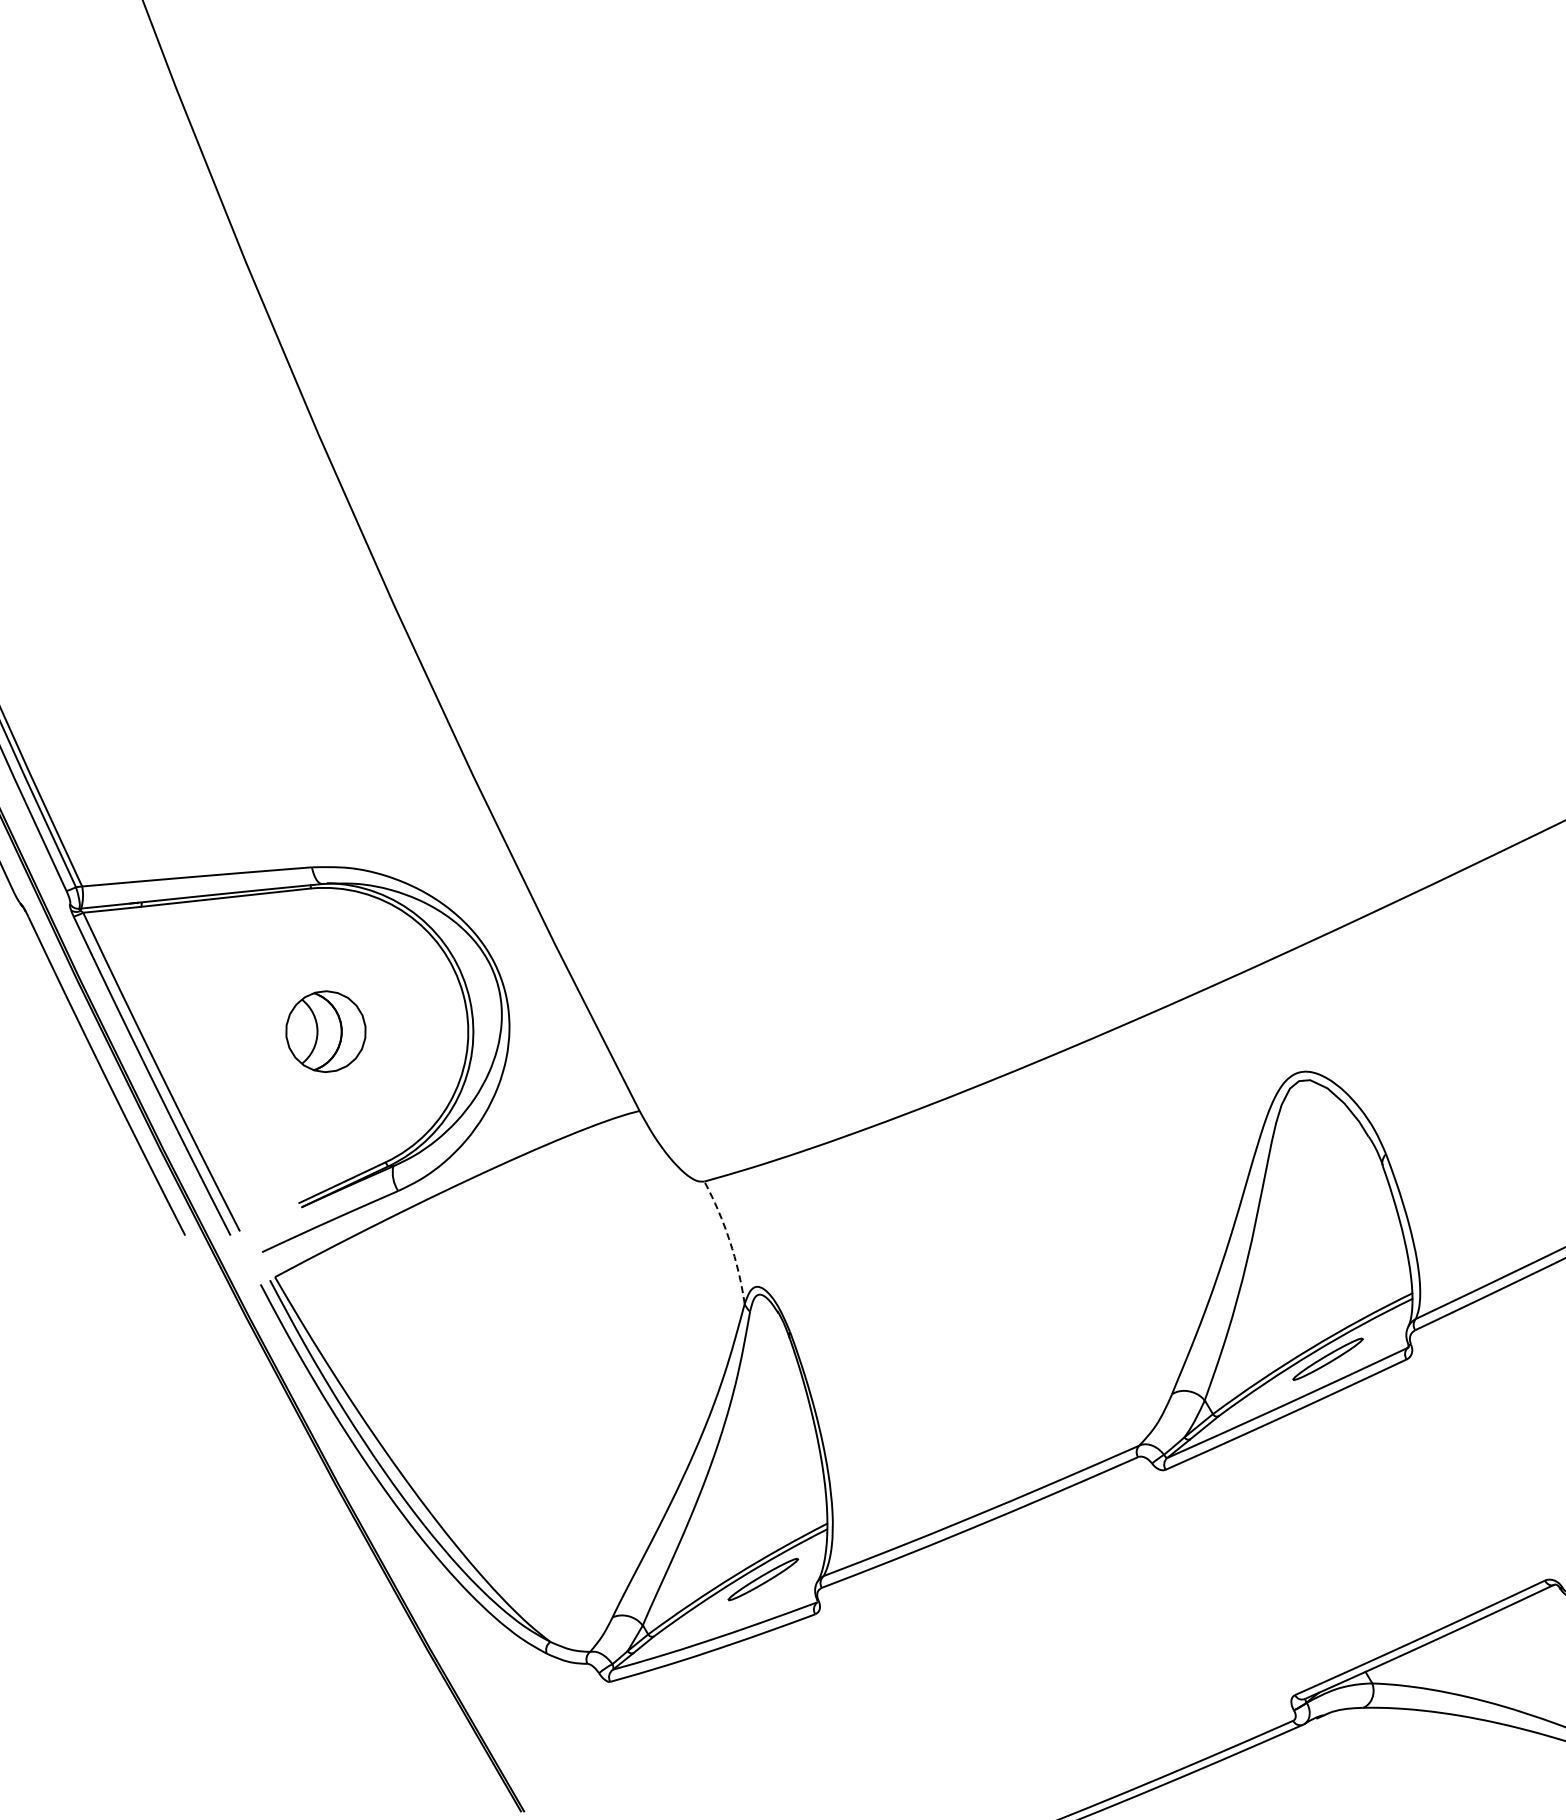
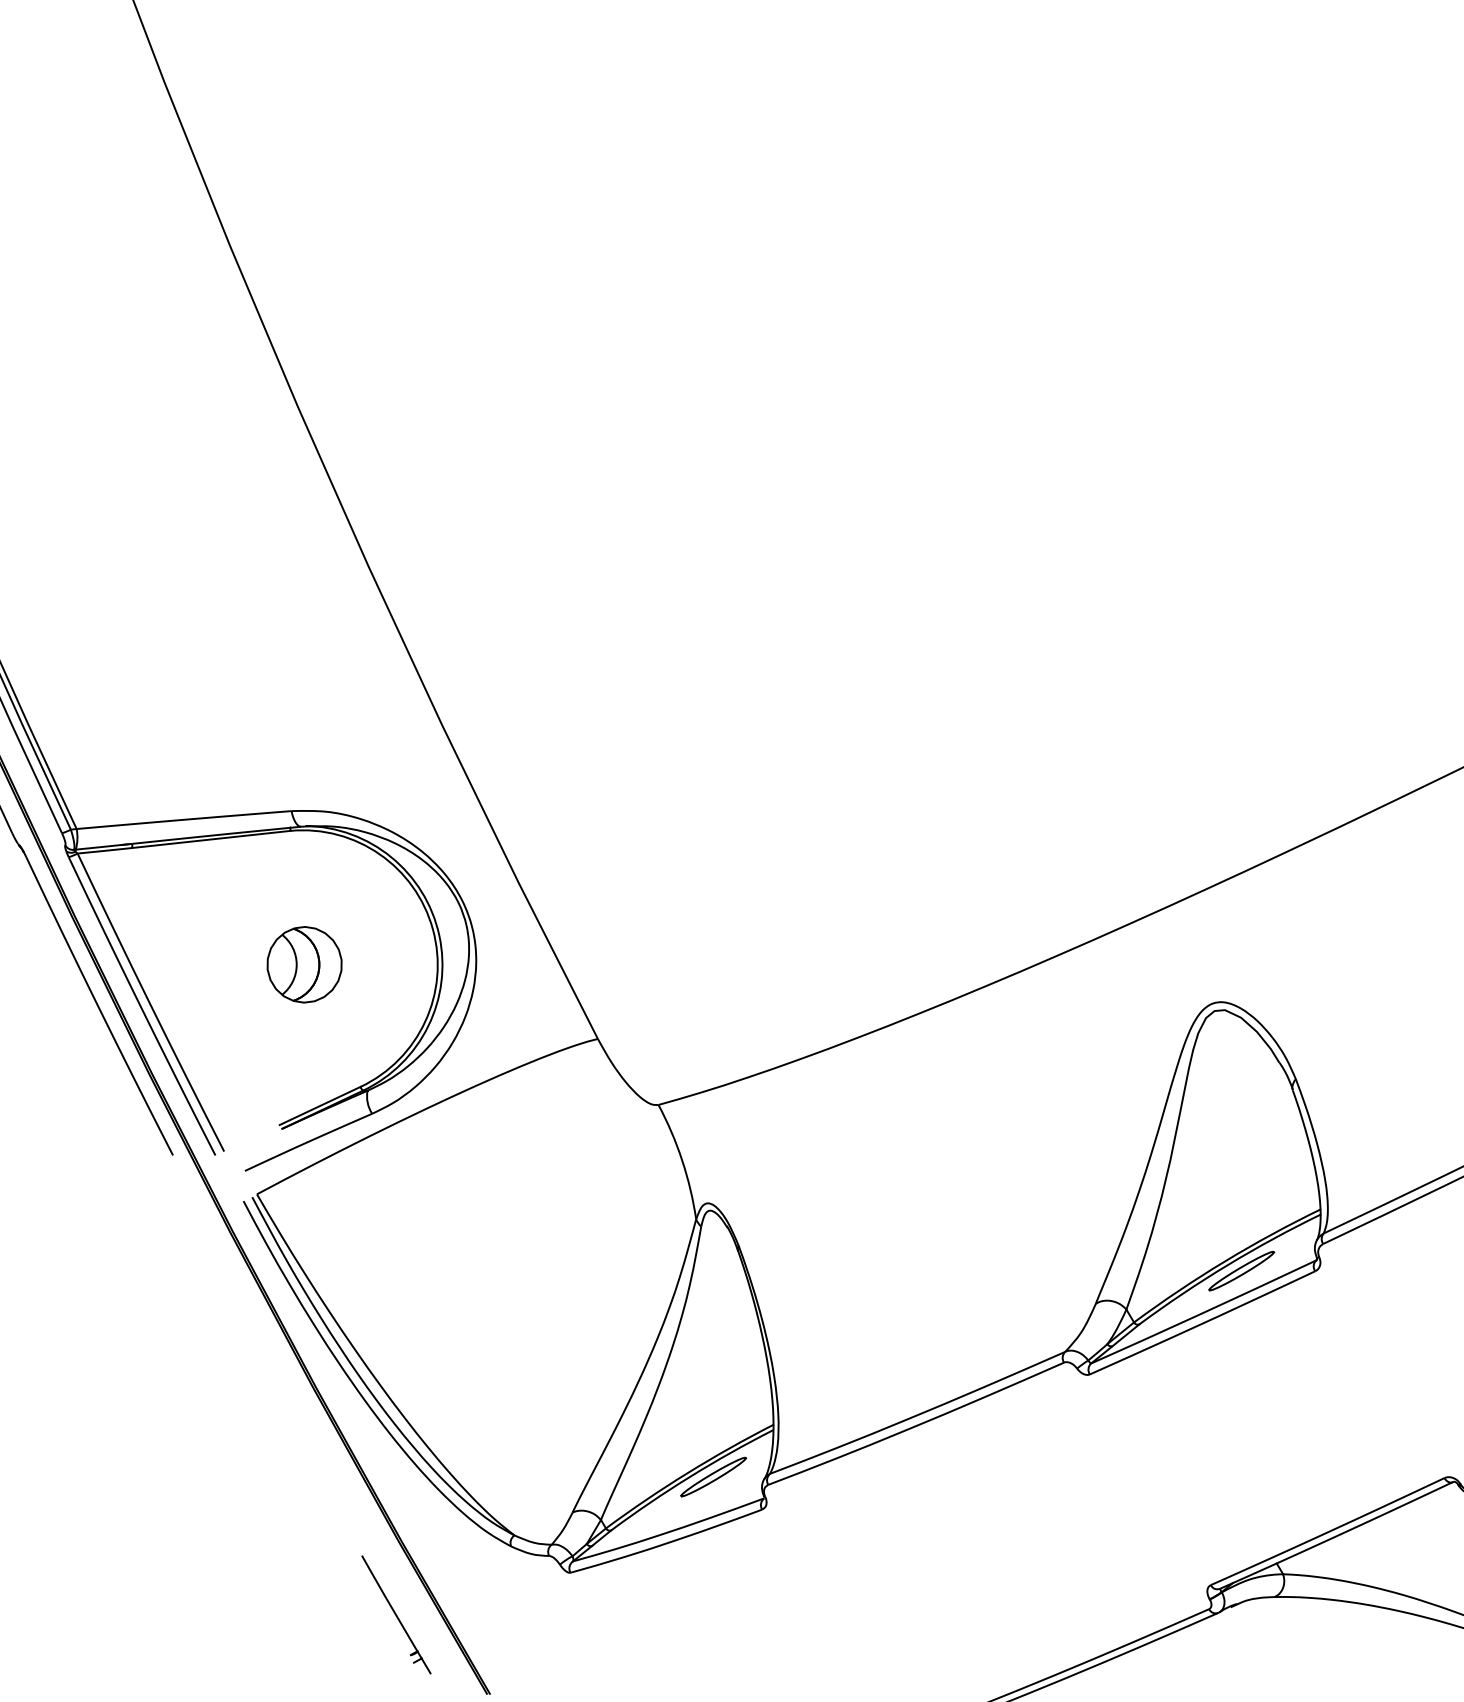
arc: (729, 1241) -> (681, 1160), dashed -> solid
part: (423, 1726) -> (395, 1614), added

